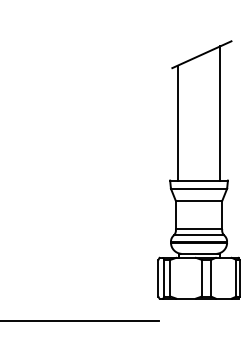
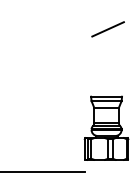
line: (219, 112) -> (117, 60), removed
line: (178, 122) -> (95, 65), removed

